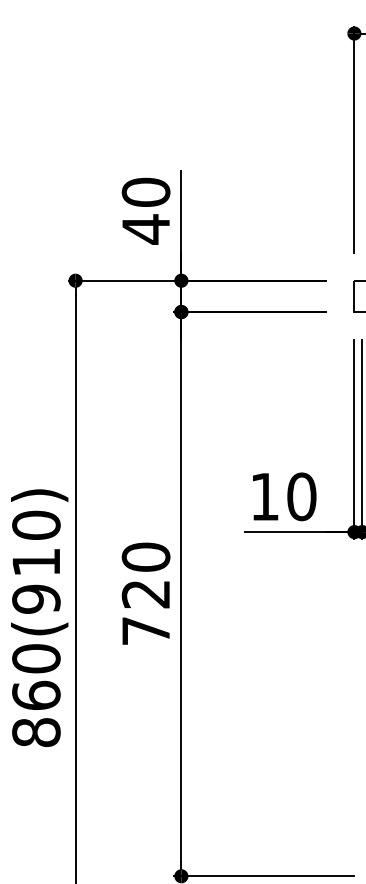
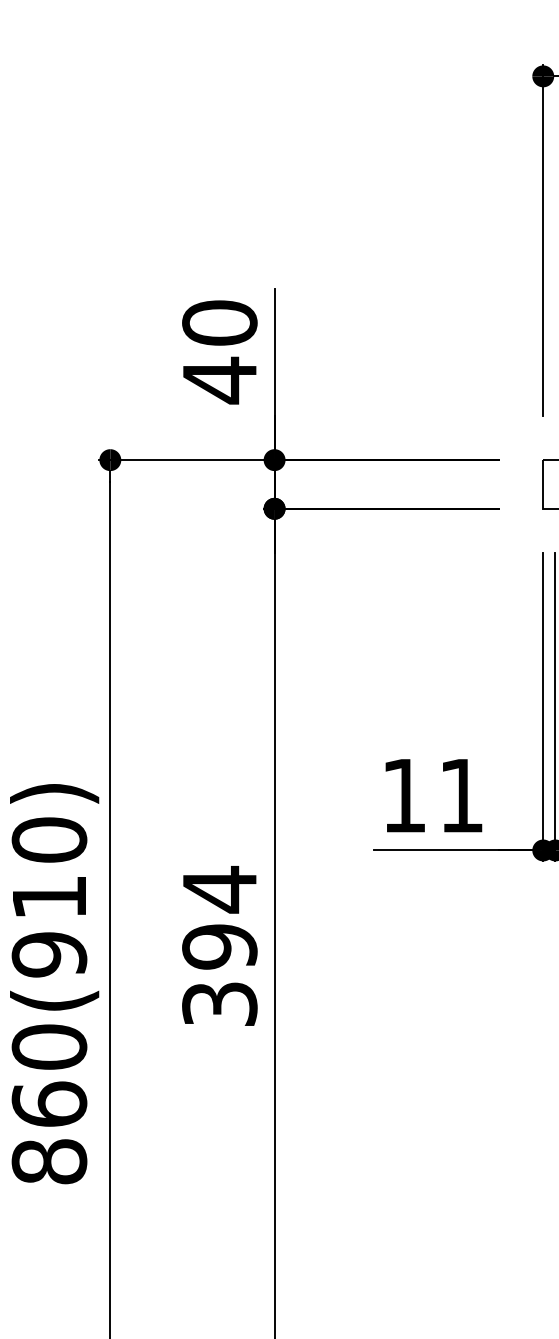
text: (301, 496) -> (461, 795), 10 -> 11
text: (145, 593) -> (218, 945), 720 -> 394

